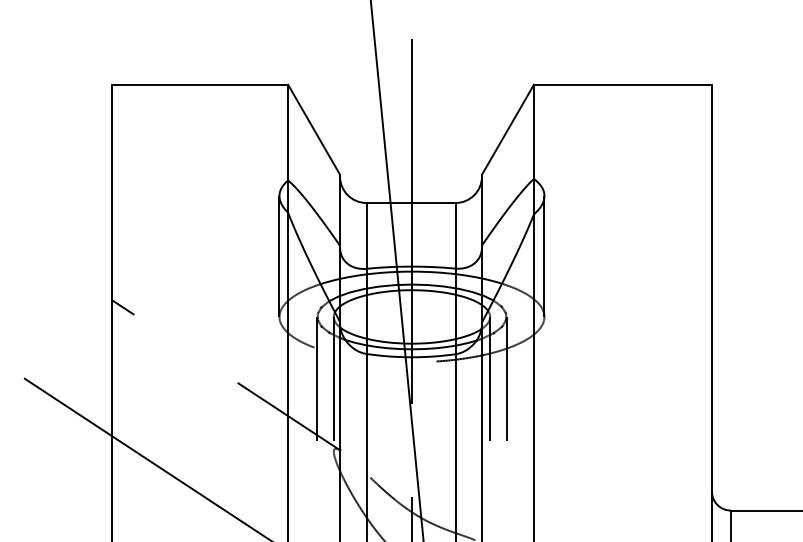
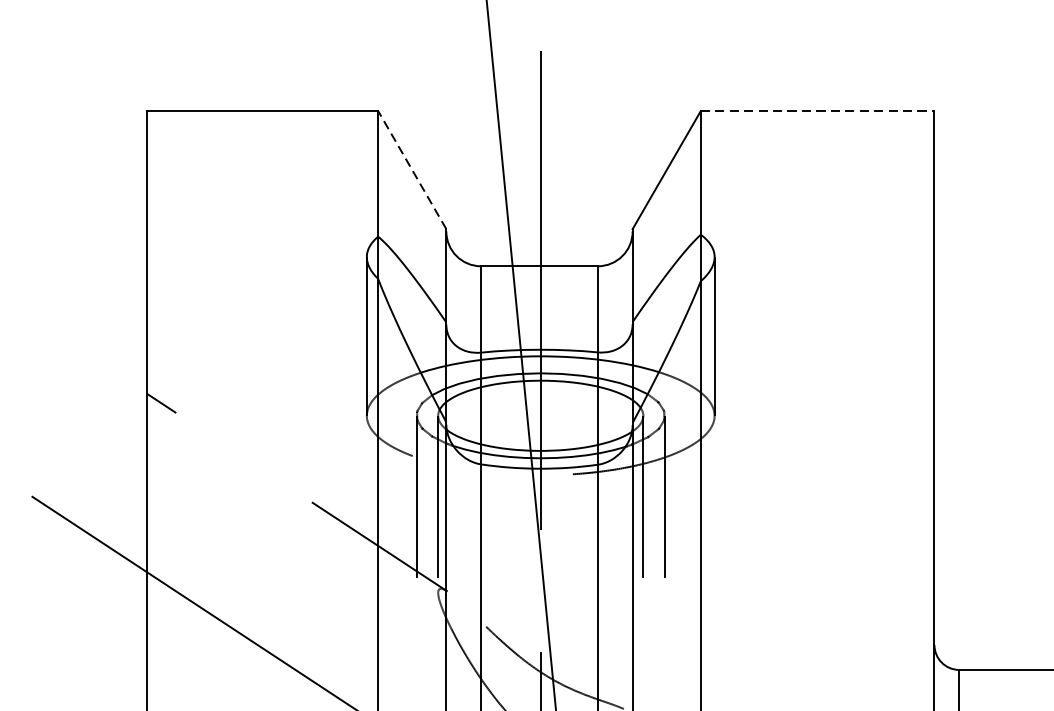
line: (623, 84) -> (818, 110), solid -> dashed
line: (314, 129) -> (412, 169), solid -> dashed

